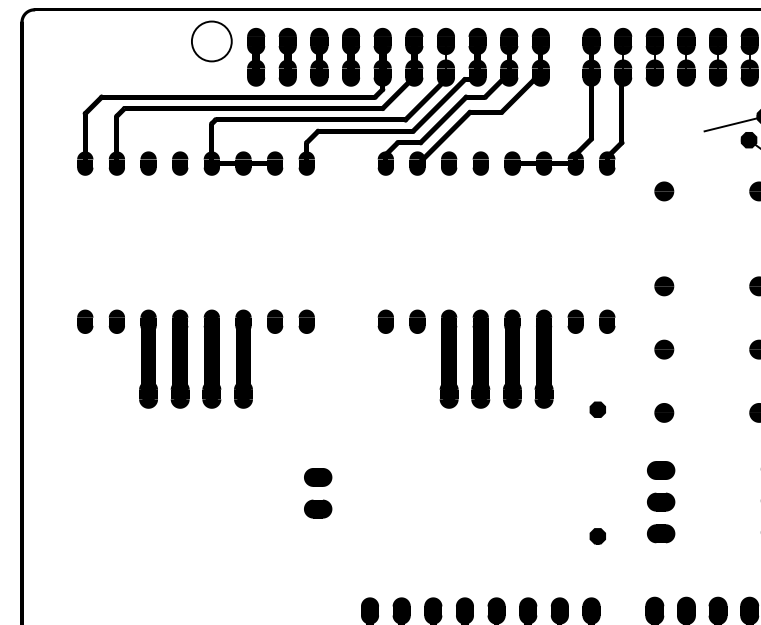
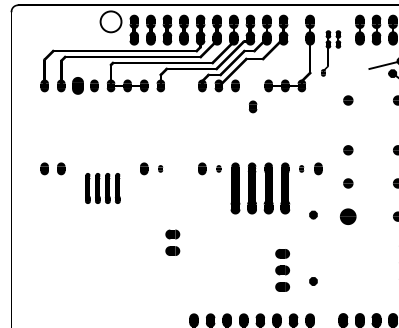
part: (630, 101) -> (330, 53), size x0.6
part: (147, 162) -> (77, 85), size x1.4
part: (479, 162) -> (252, 106), moved
part: (306, 321) -> (160, 168), size x0.6
part: (416, 321) -> (218, 168), size x0.6
part: (575, 321) -> (301, 168), size x0.6
part: (195, 359) -> (102, 188), size x0.6
part: (664, 412) -> (348, 216), size x1.6
part: (317, 492) -> (172, 242), moved
part: (660, 502) -> (282, 270), moved

